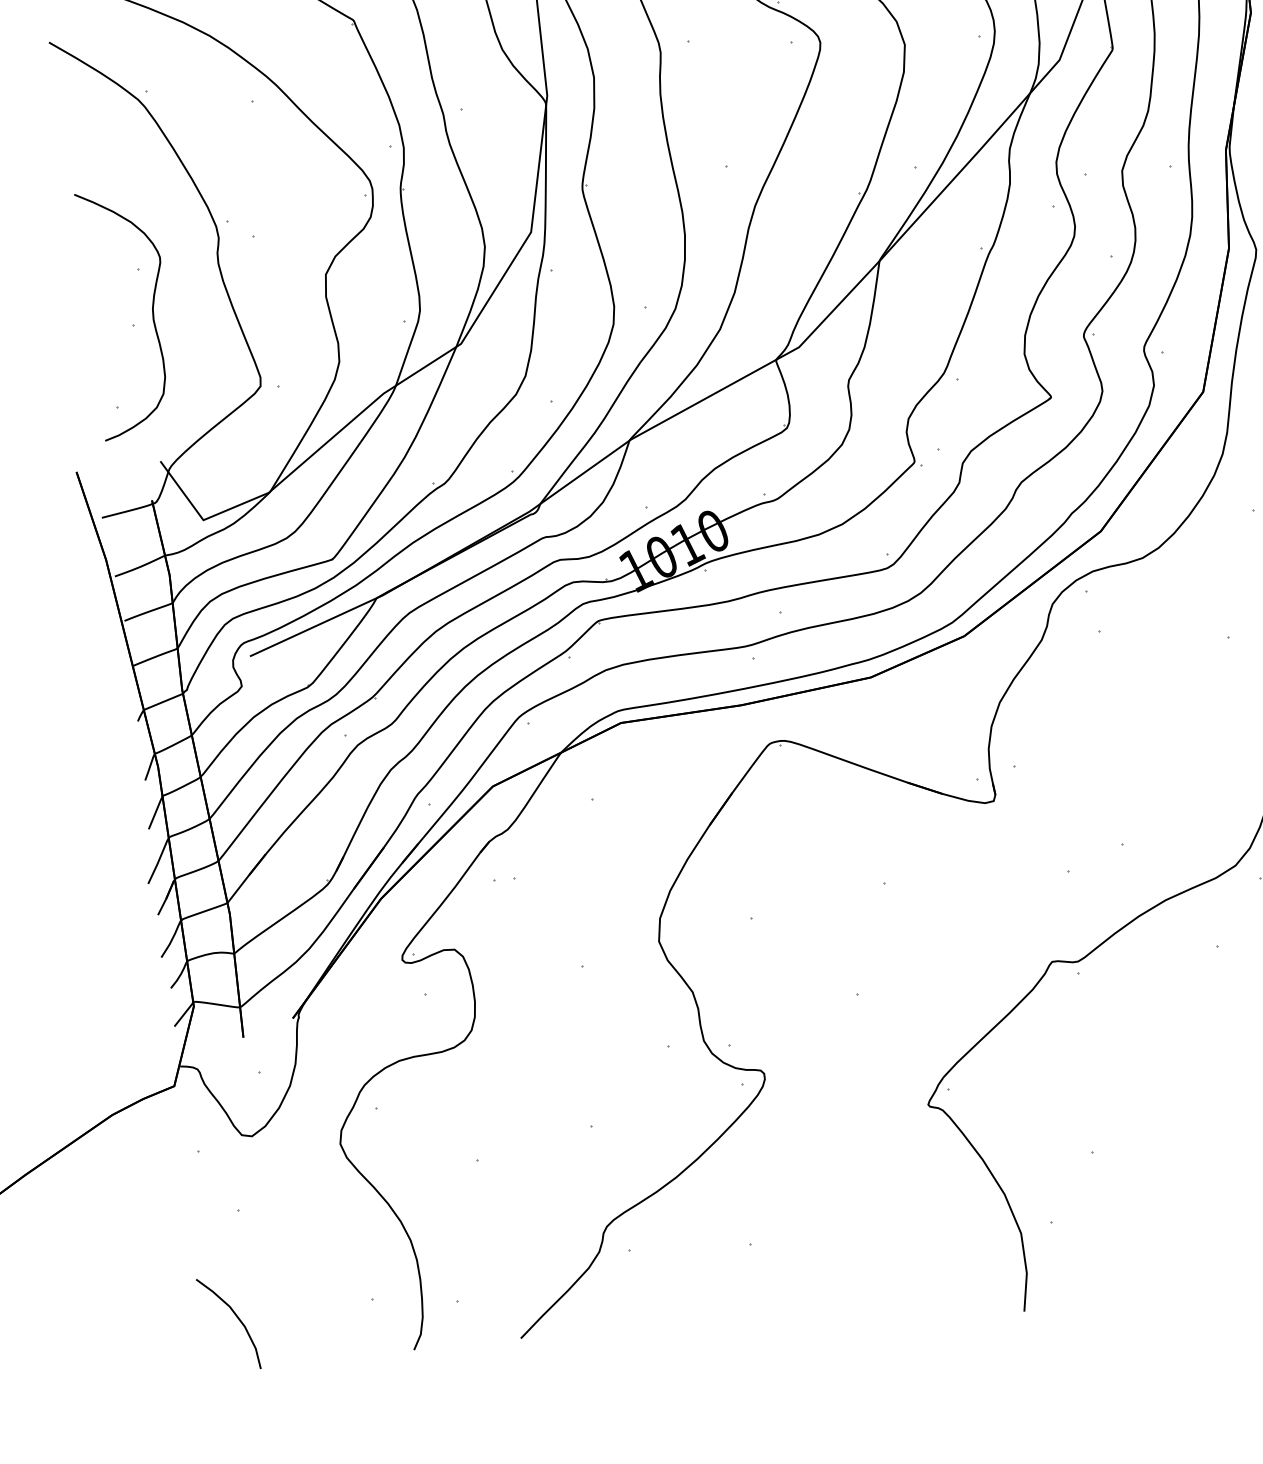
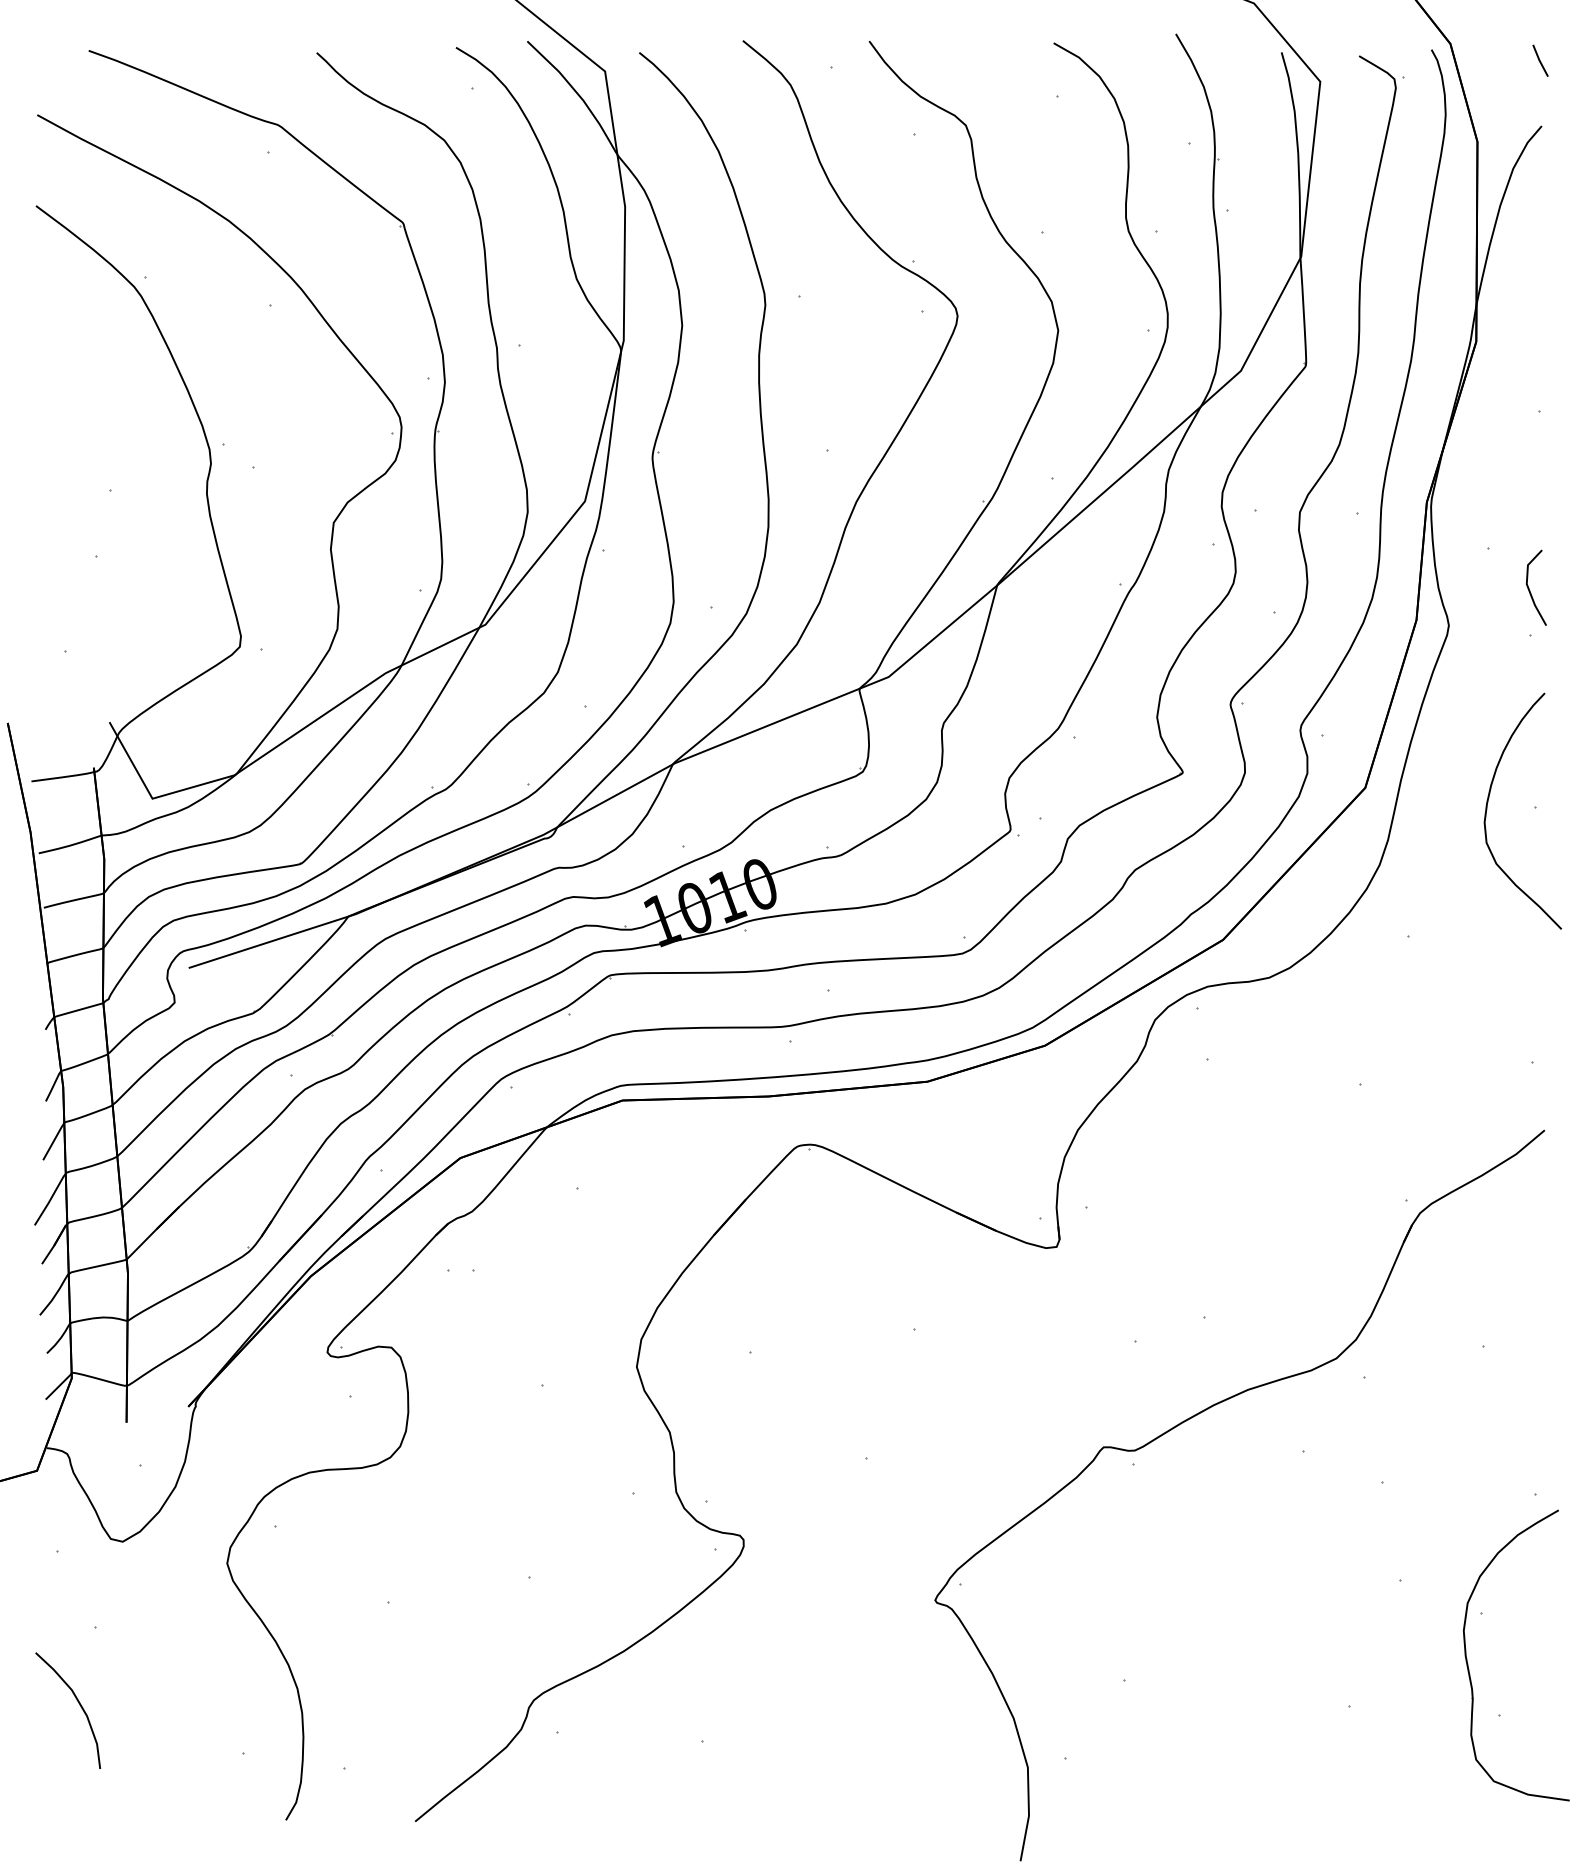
curve: (152, 315) -> (120, 546), removed
curve: (237, 1318) -> (79, 1705), moved

